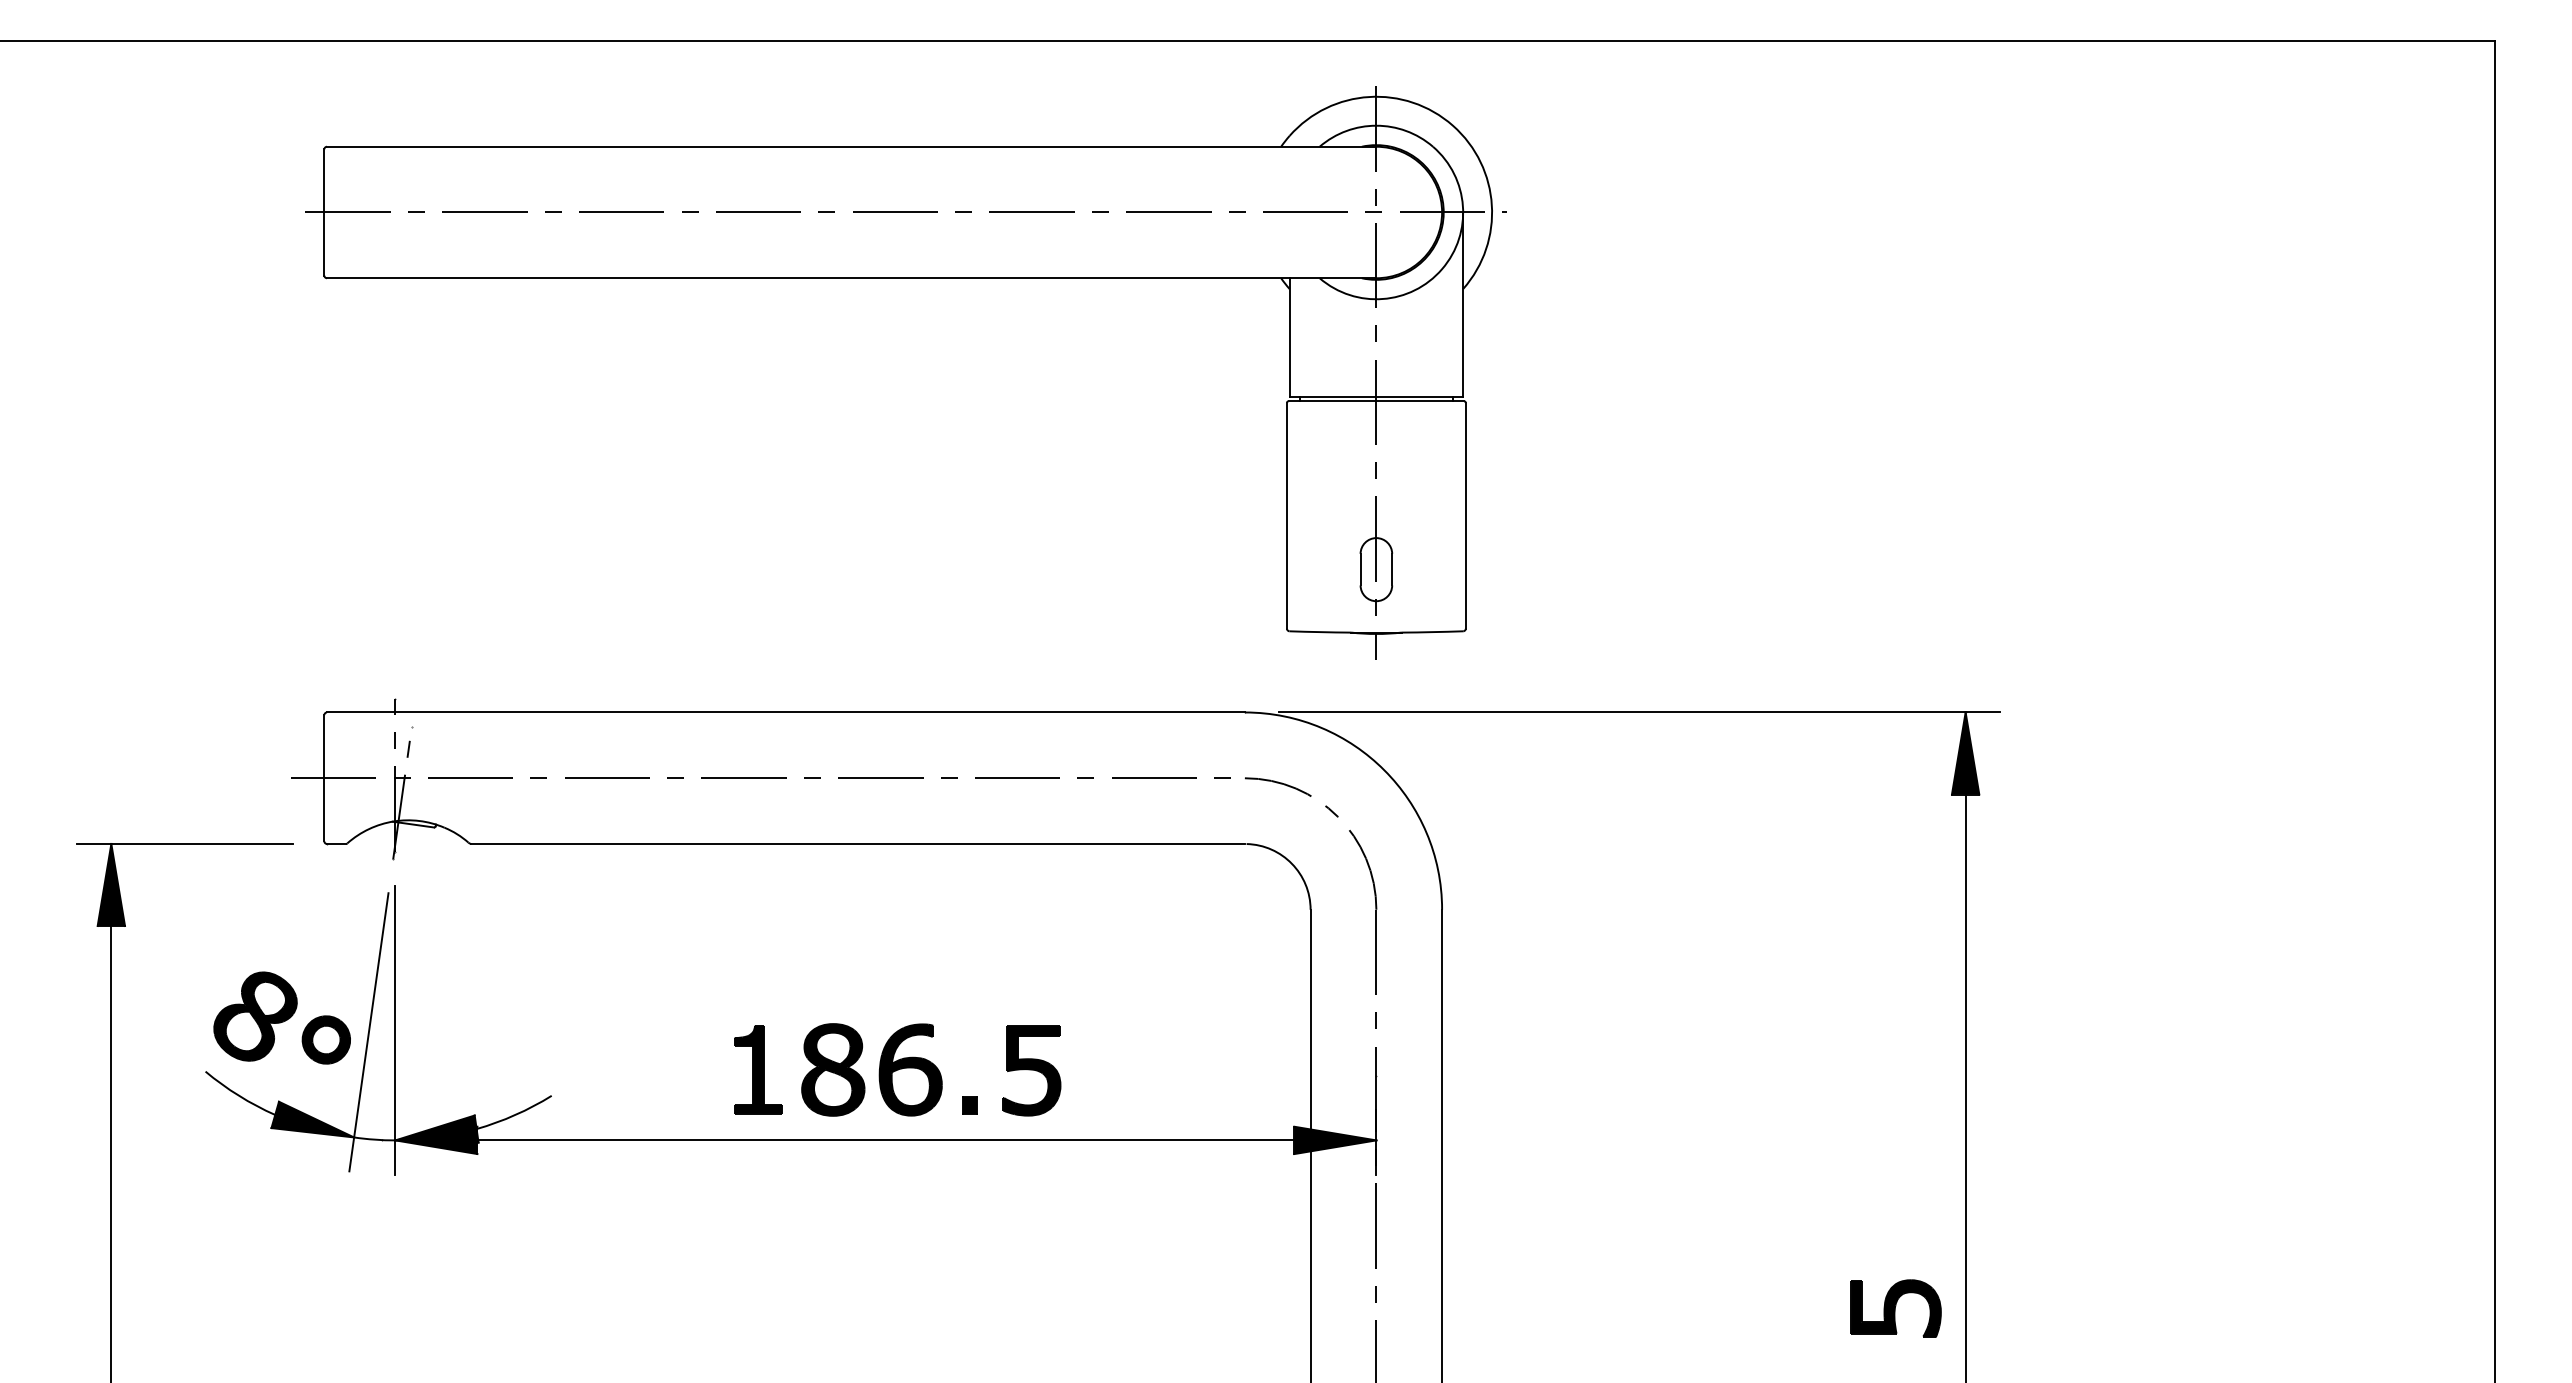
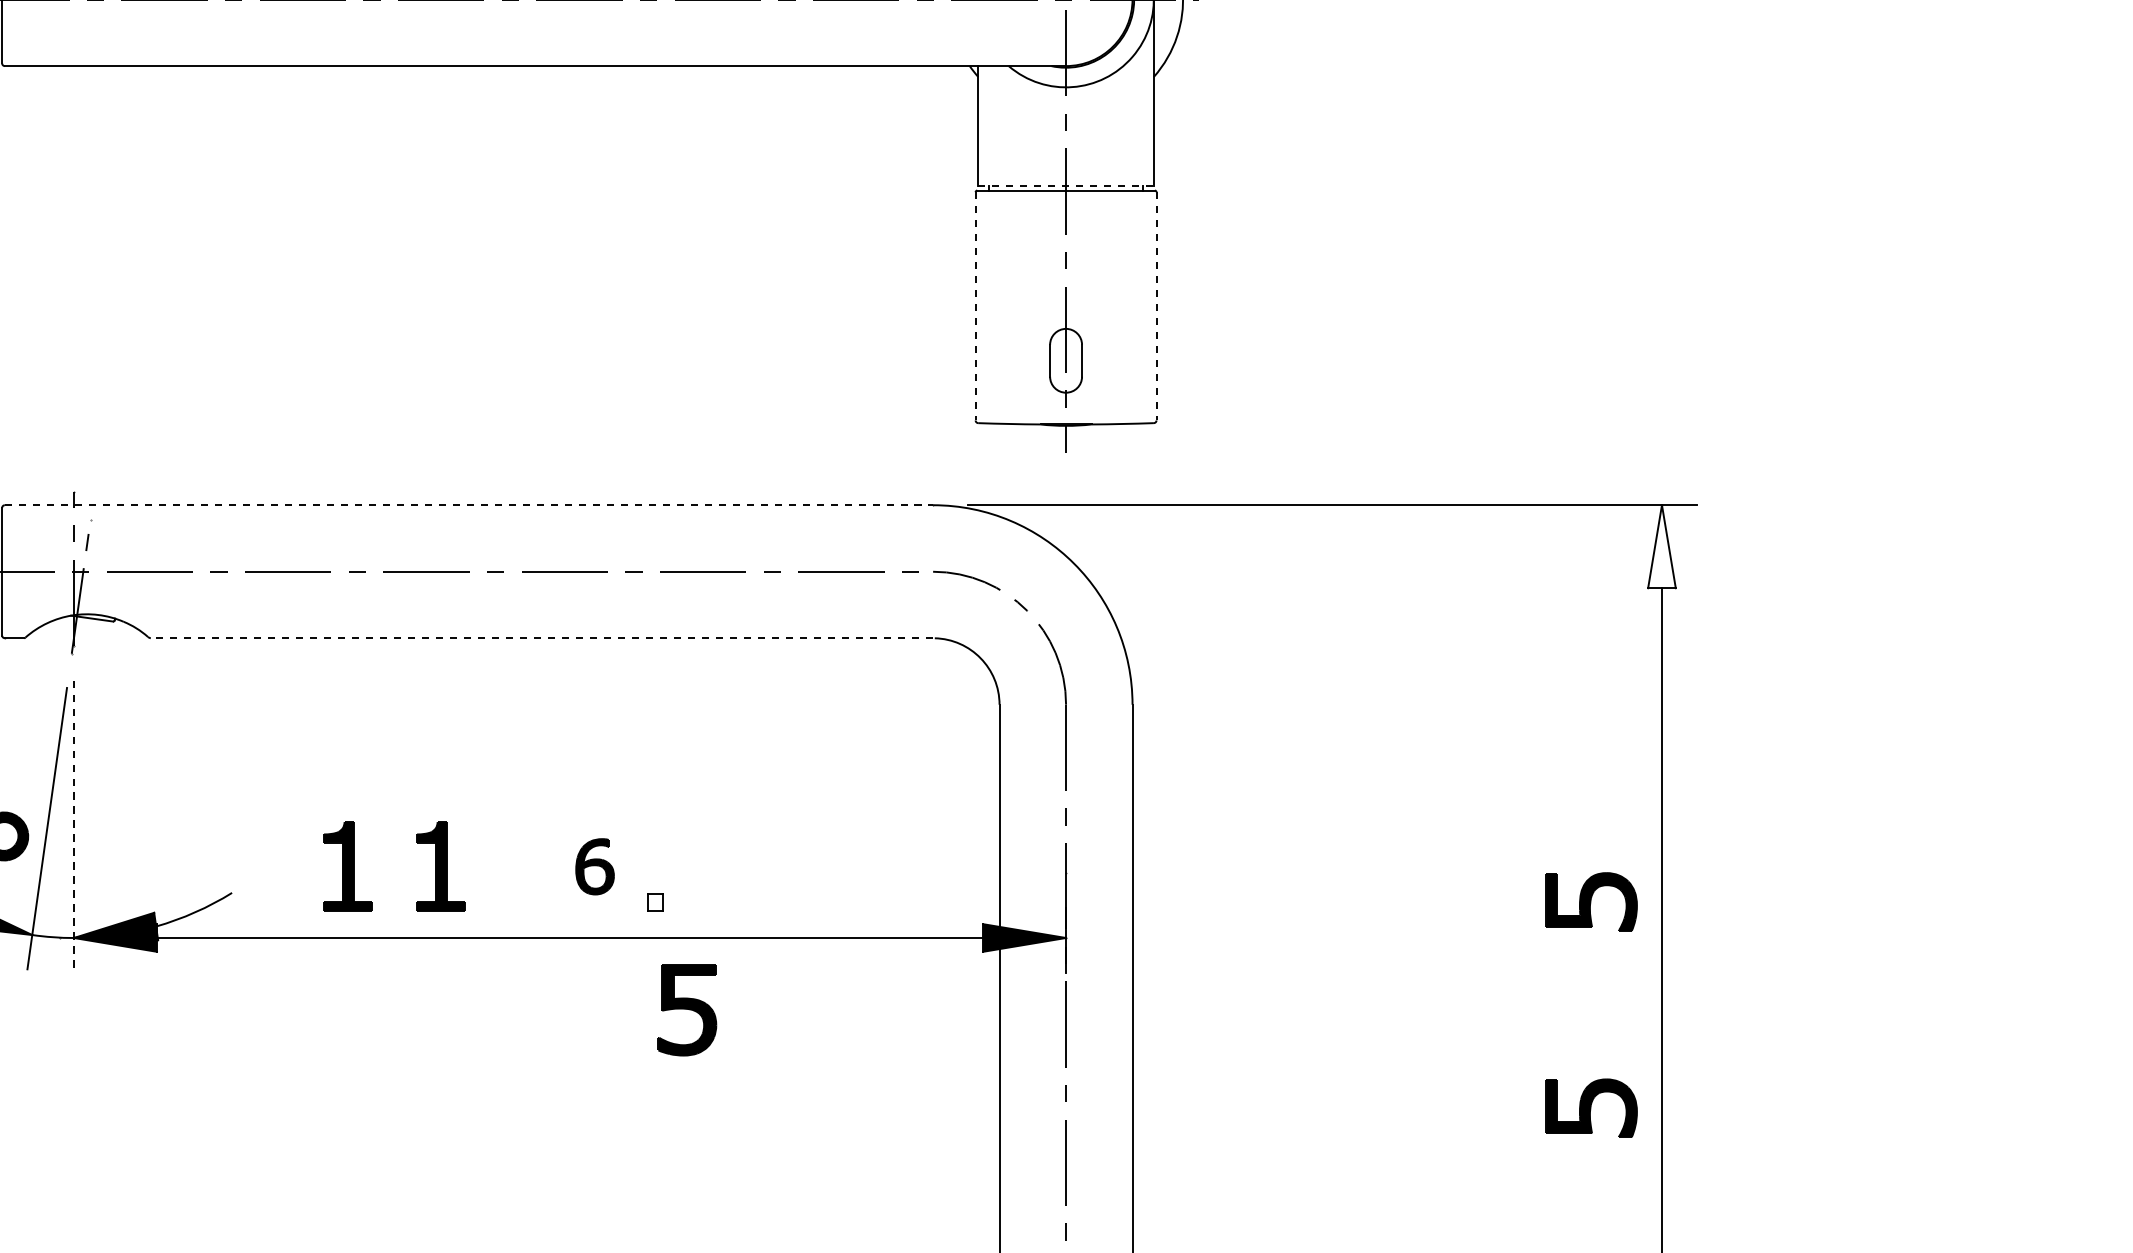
line: (1376, 396) -> (1066, 185), solid -> dashed
line: (1286, 515) -> (975, 306), solid -> dashed
line: (1465, 515) -> (1156, 306), solid -> dashed
line: (785, 712) -> (468, 505), solid -> dashed
fill: (1965, 753) -> (1661, 546), removed
line: (858, 843) -> (542, 637), solid -> dashed
line: (395, 1030) -> (74, 826), solid -> dashed
part: (666, 1069) -> (348, 866), added
part: (833, 1069) -> (517, 866), removed
part: (910, 1069) -> (594, 866), size x0.6
part: (1031, 1070) -> (686, 1009), moved
part: (1895, 1104) -> (1591, 901), added
fill: (970, 1105) -> (655, 902), removed

